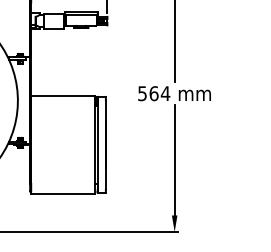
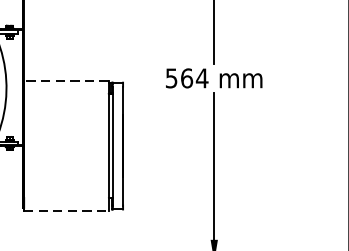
line: (63, 95) -> (66, 80), solid -> dashed
line: (63, 193) -> (66, 210), solid -> dashed

